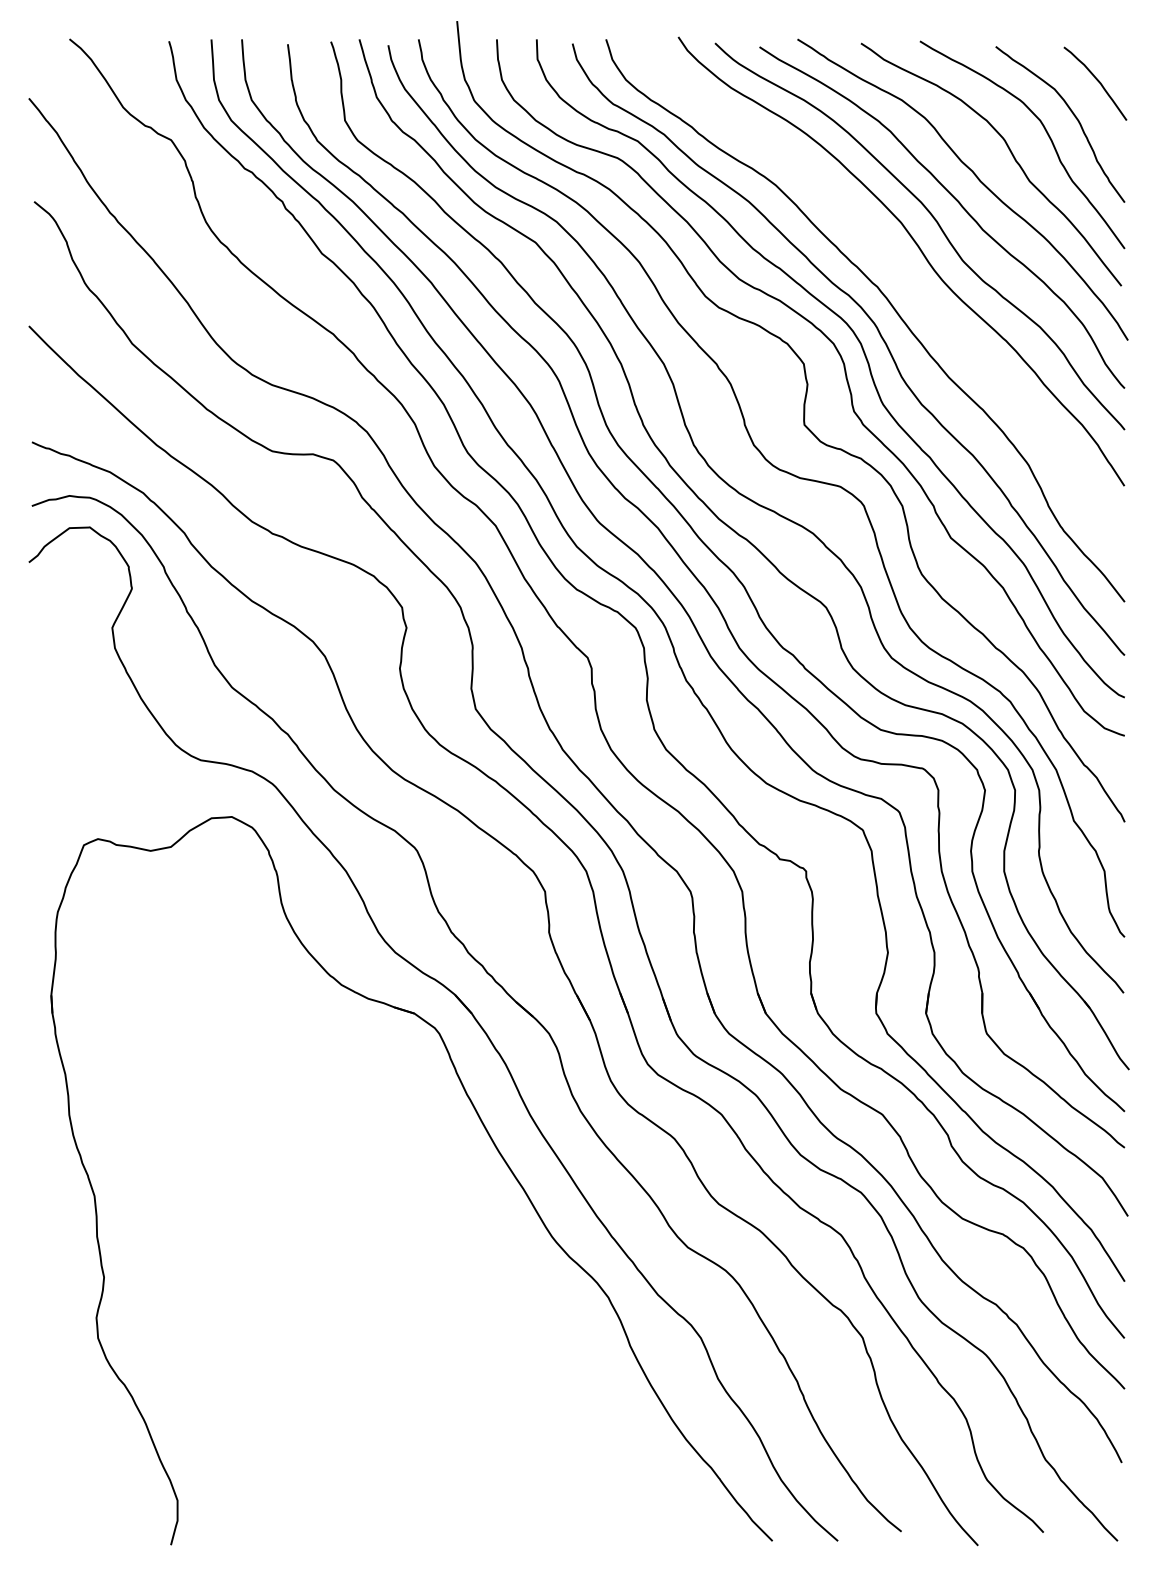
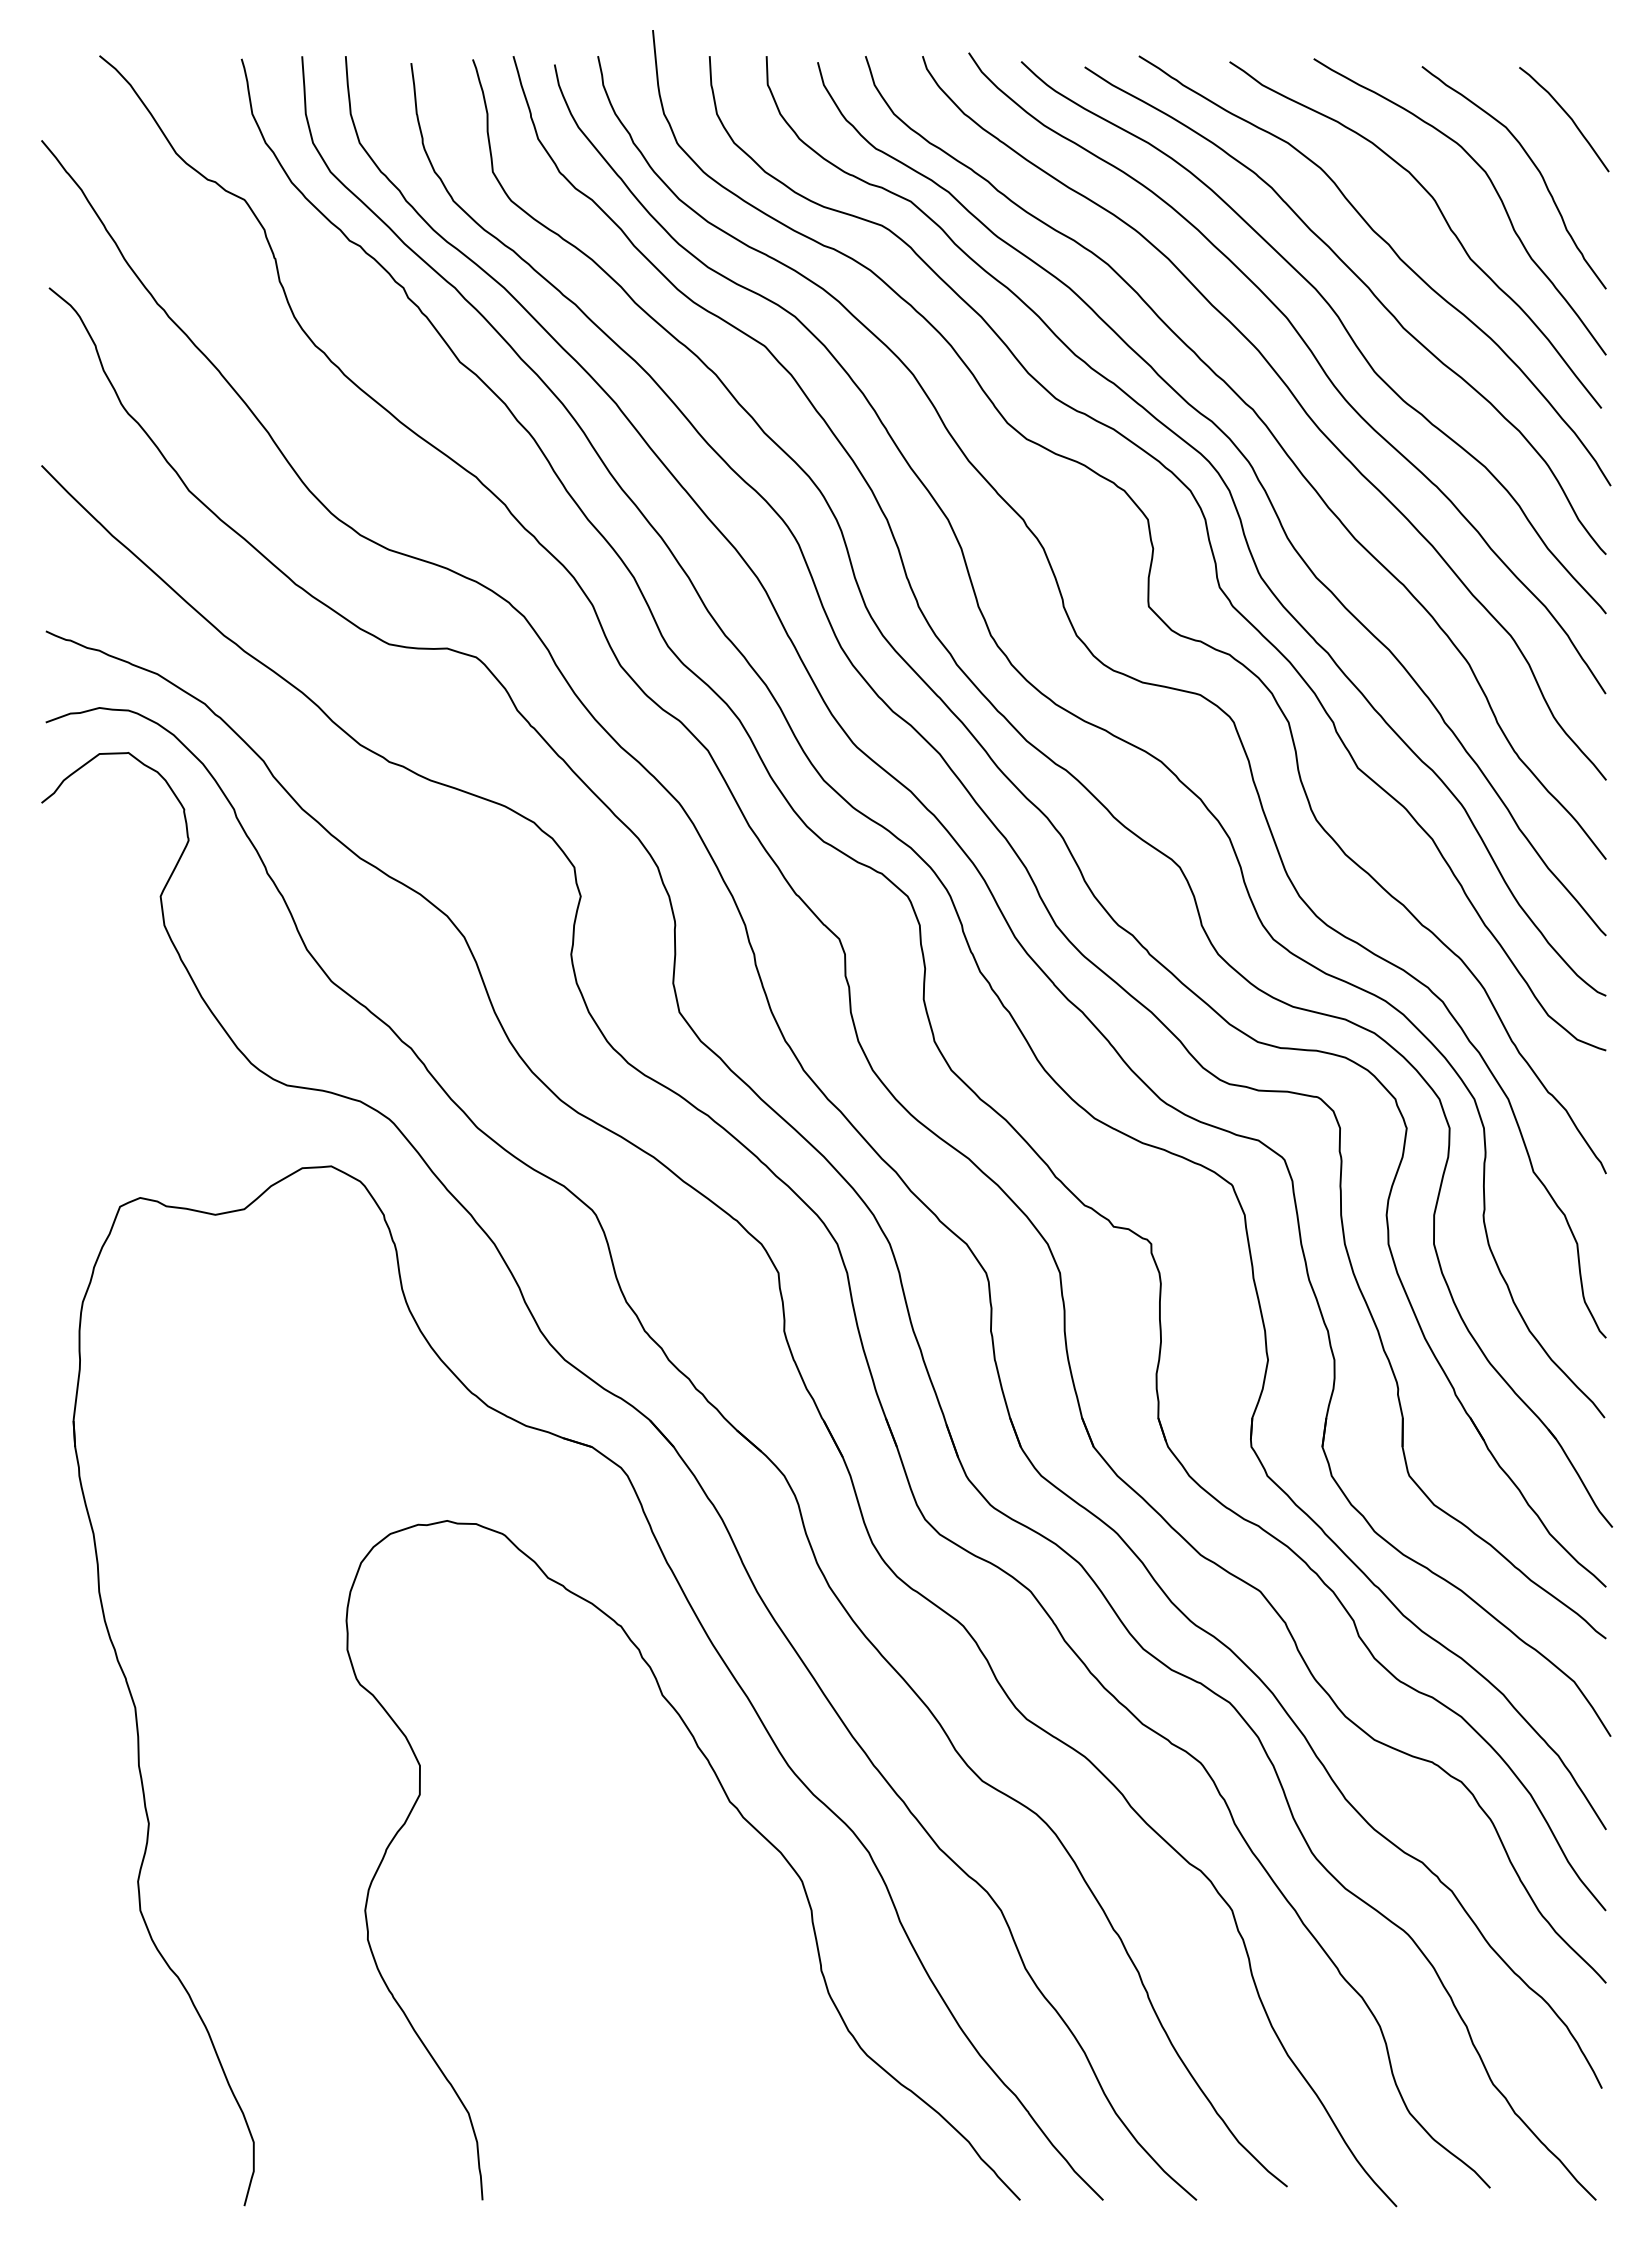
curve: (905, 278) -> (1293, 397), added
curve: (519, 1273) -> (742, 1818), added

